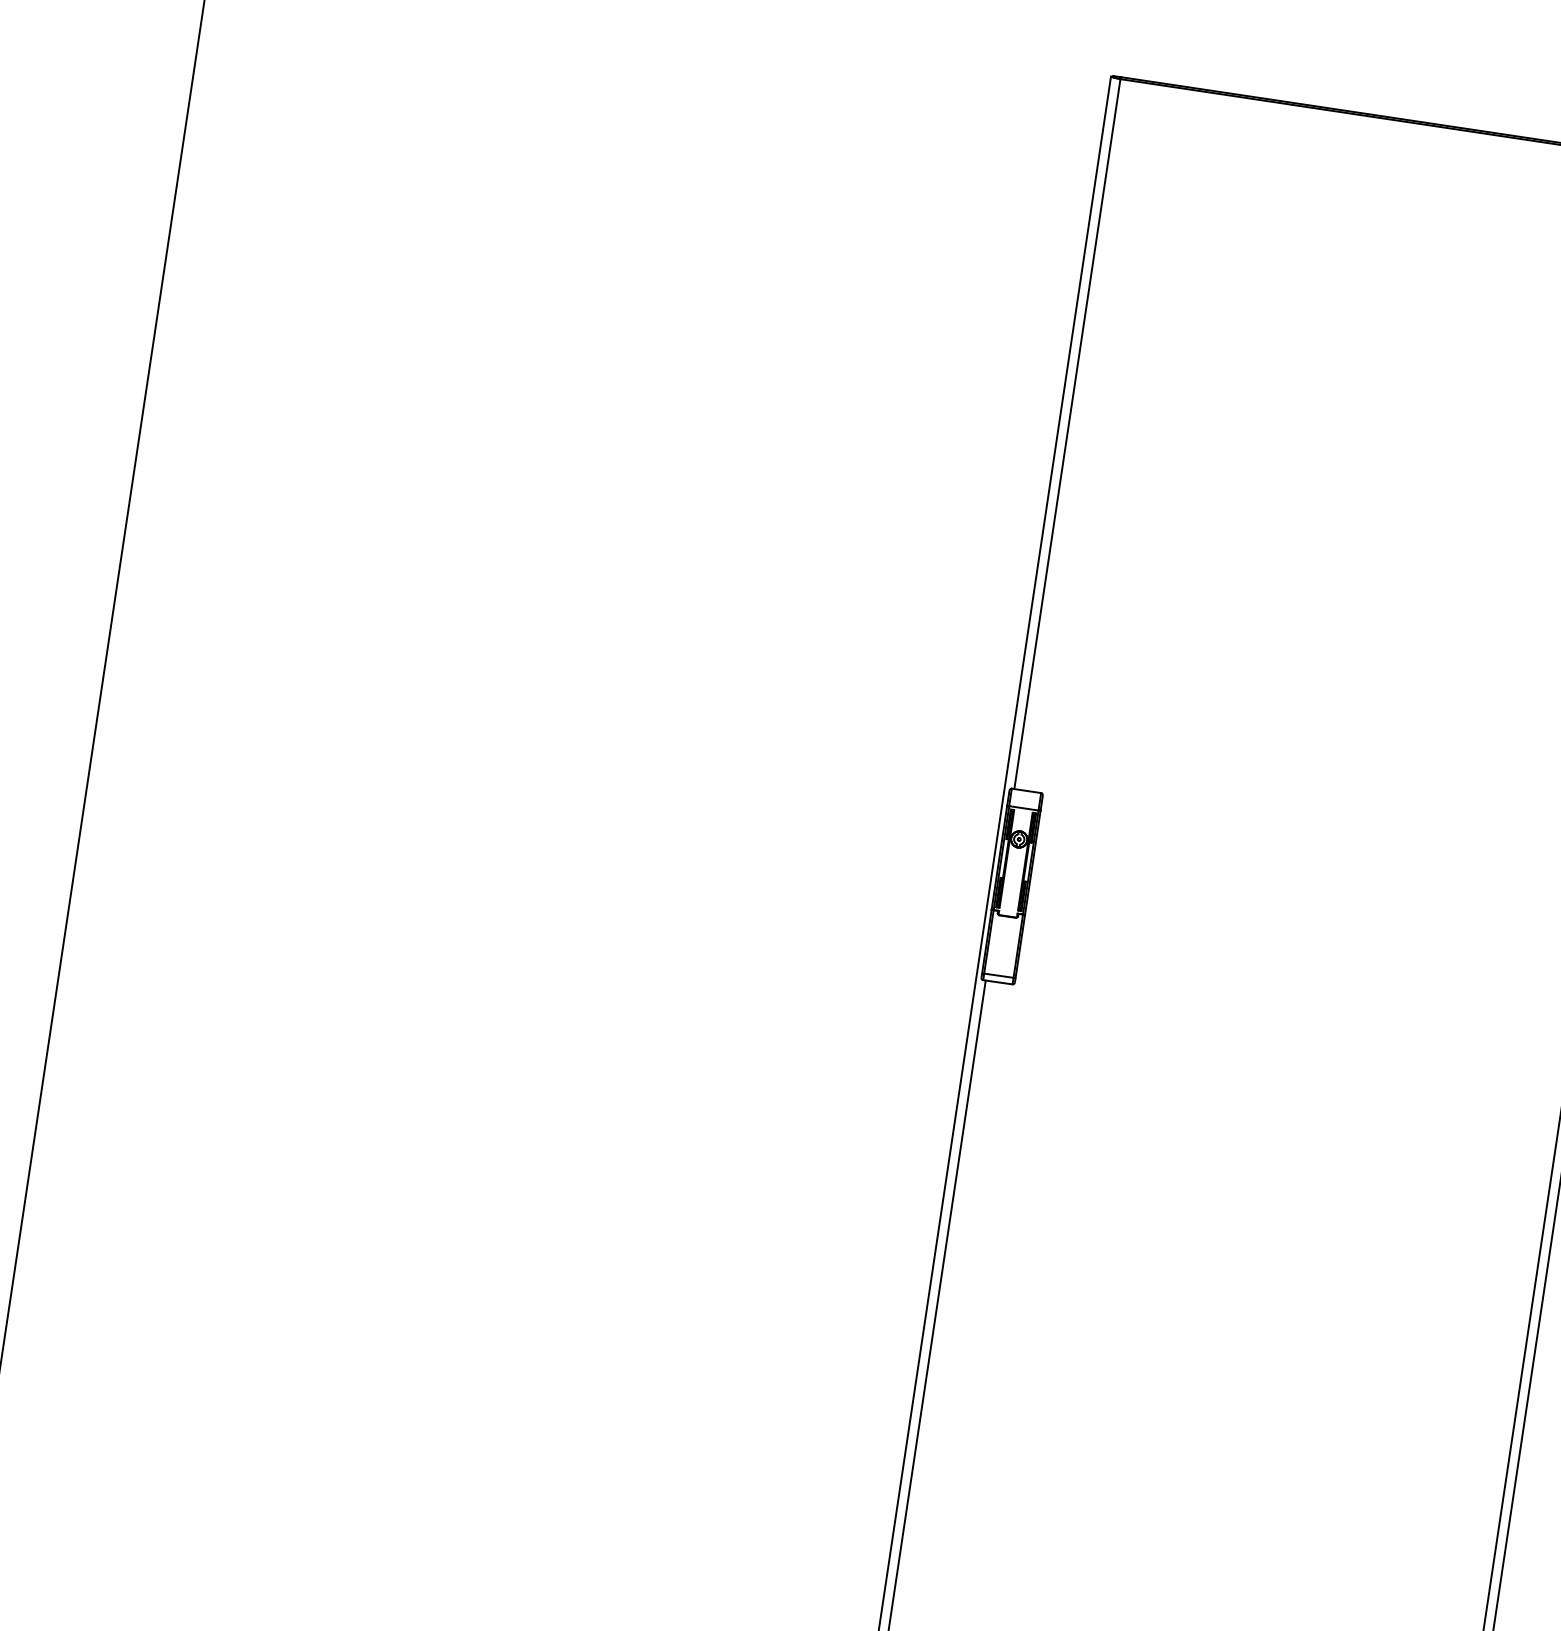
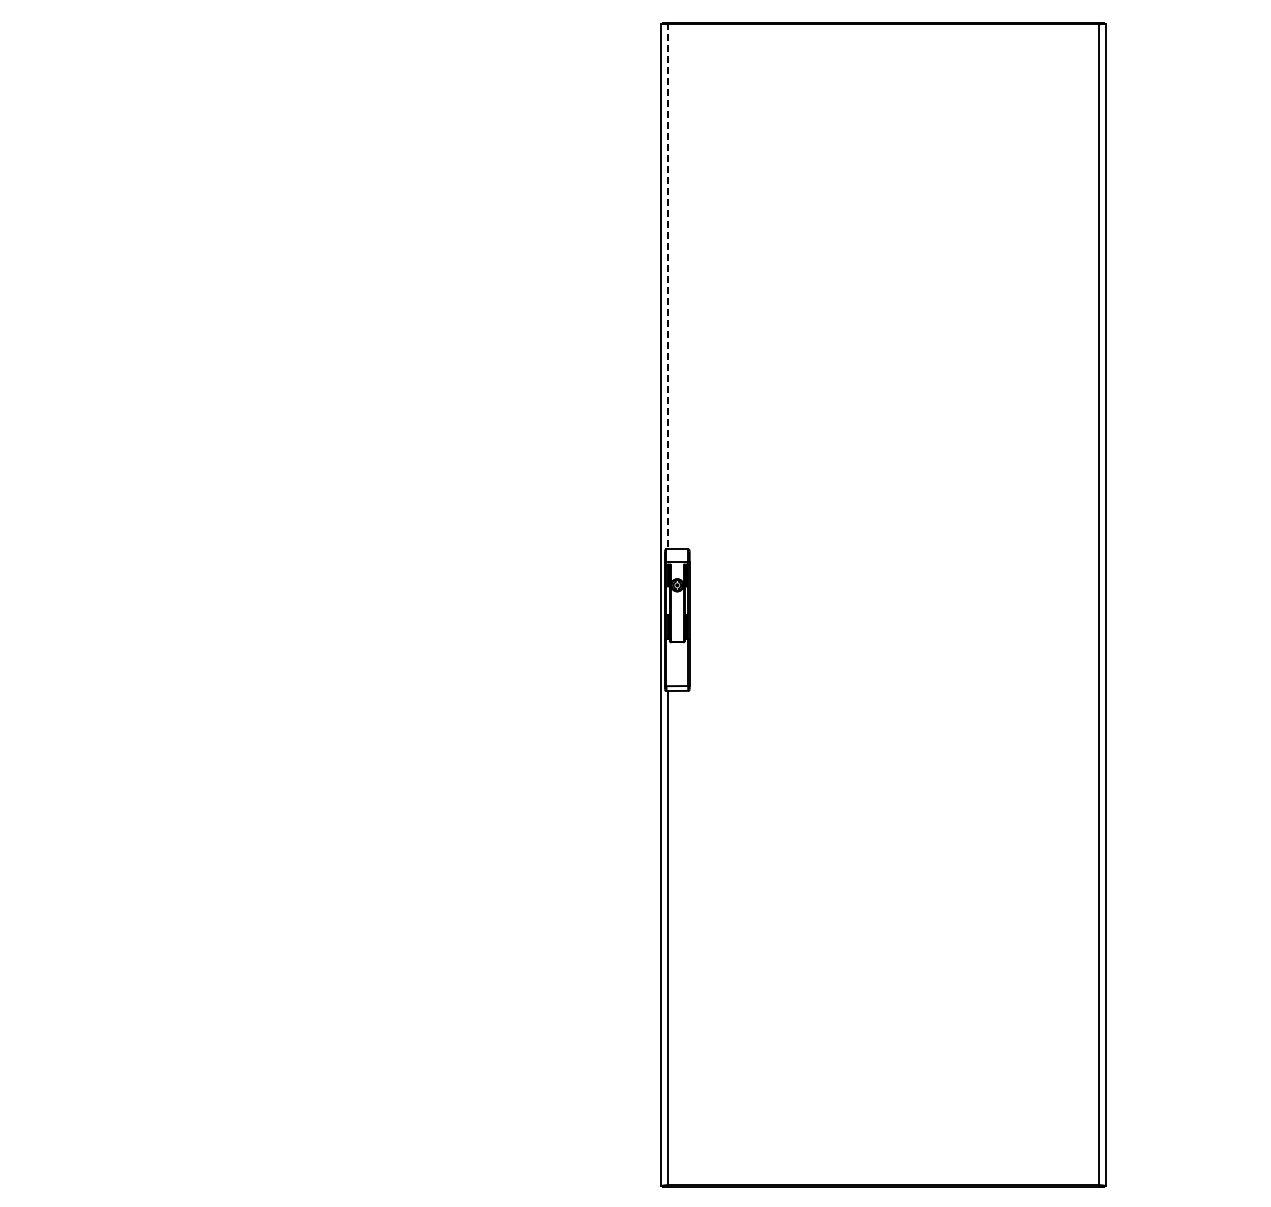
line: (1067, 433) -> (668, 286), solid -> dashed

